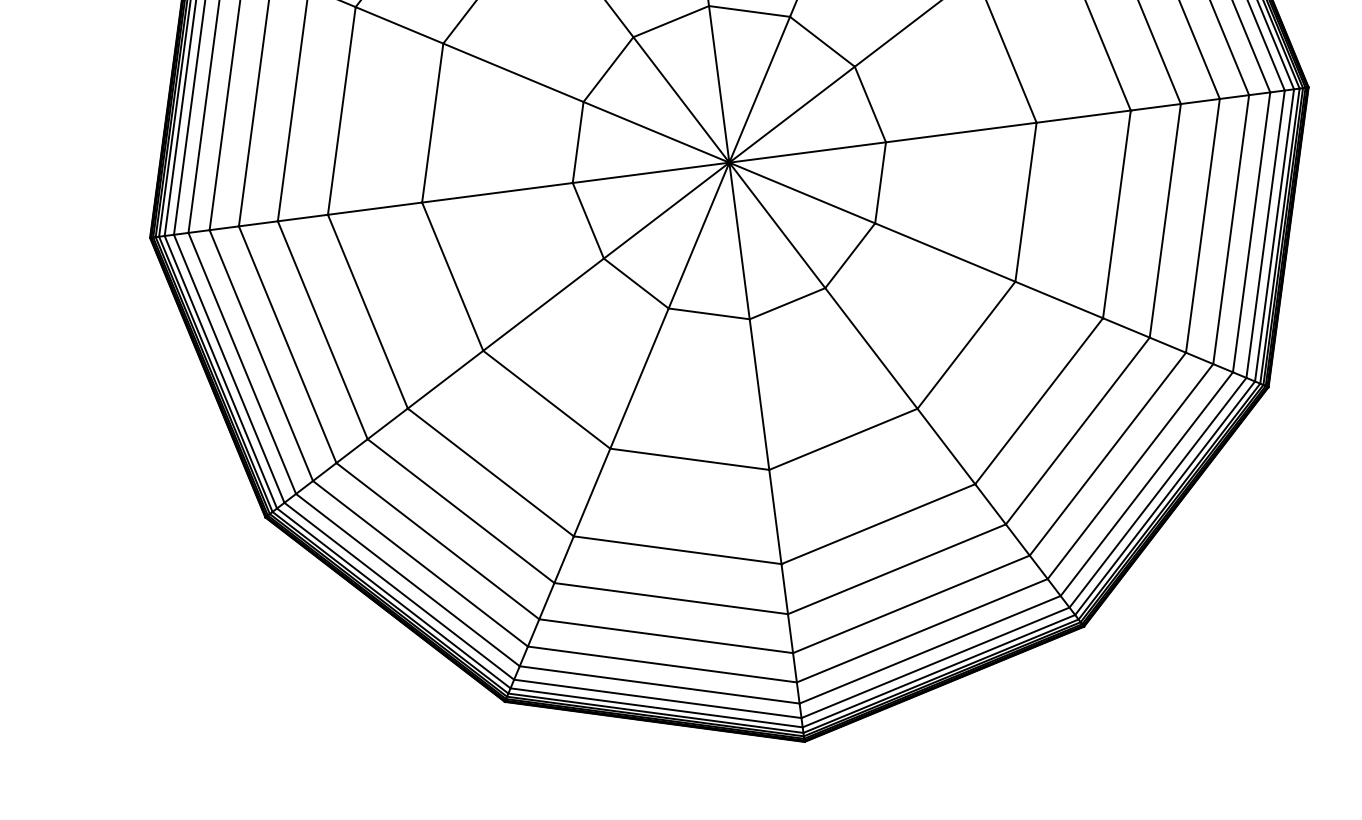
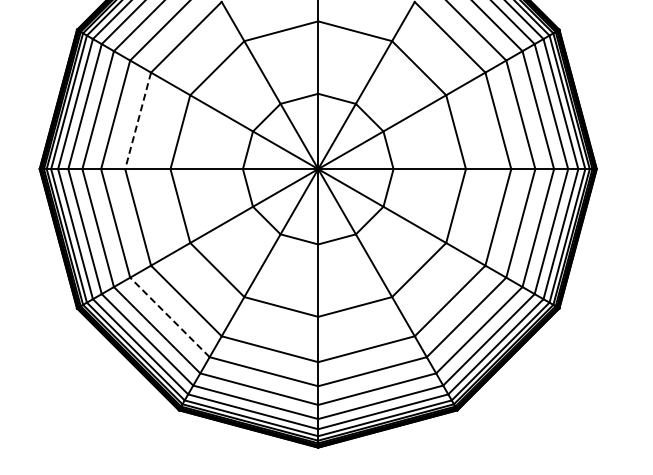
line: (342, 110) -> (138, 120), solid -> dashed
line: (460, 511) -> (169, 317), solid -> dashed

